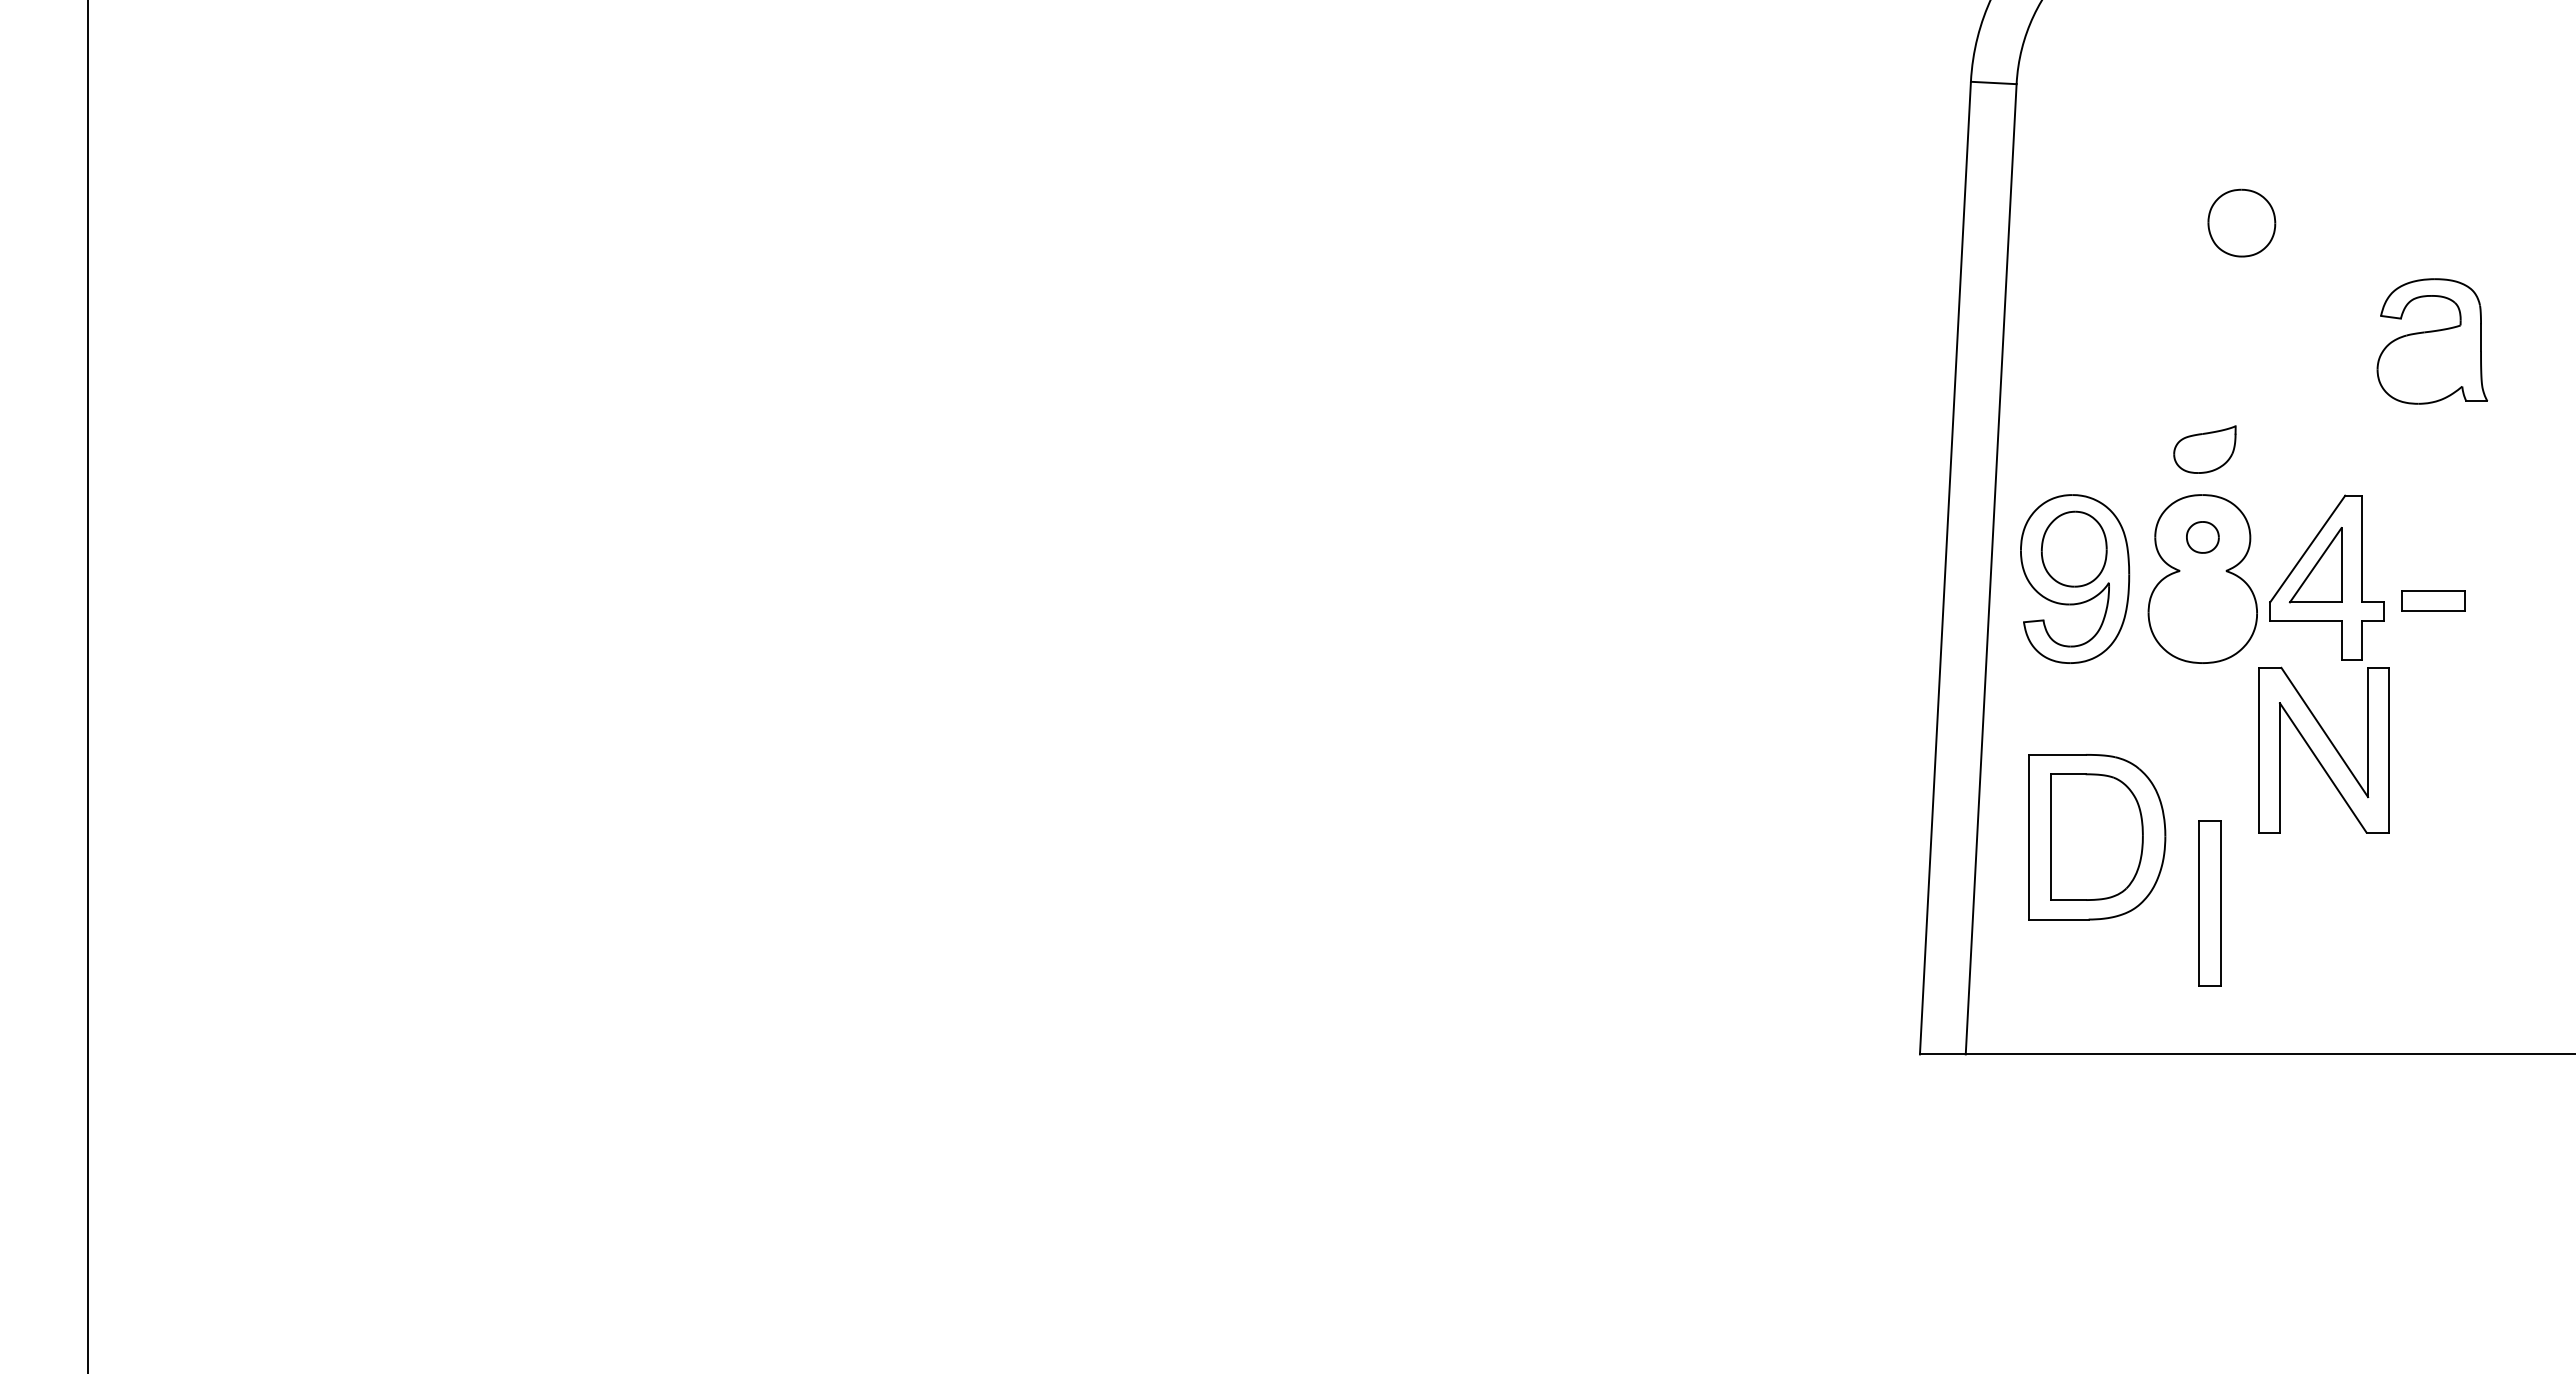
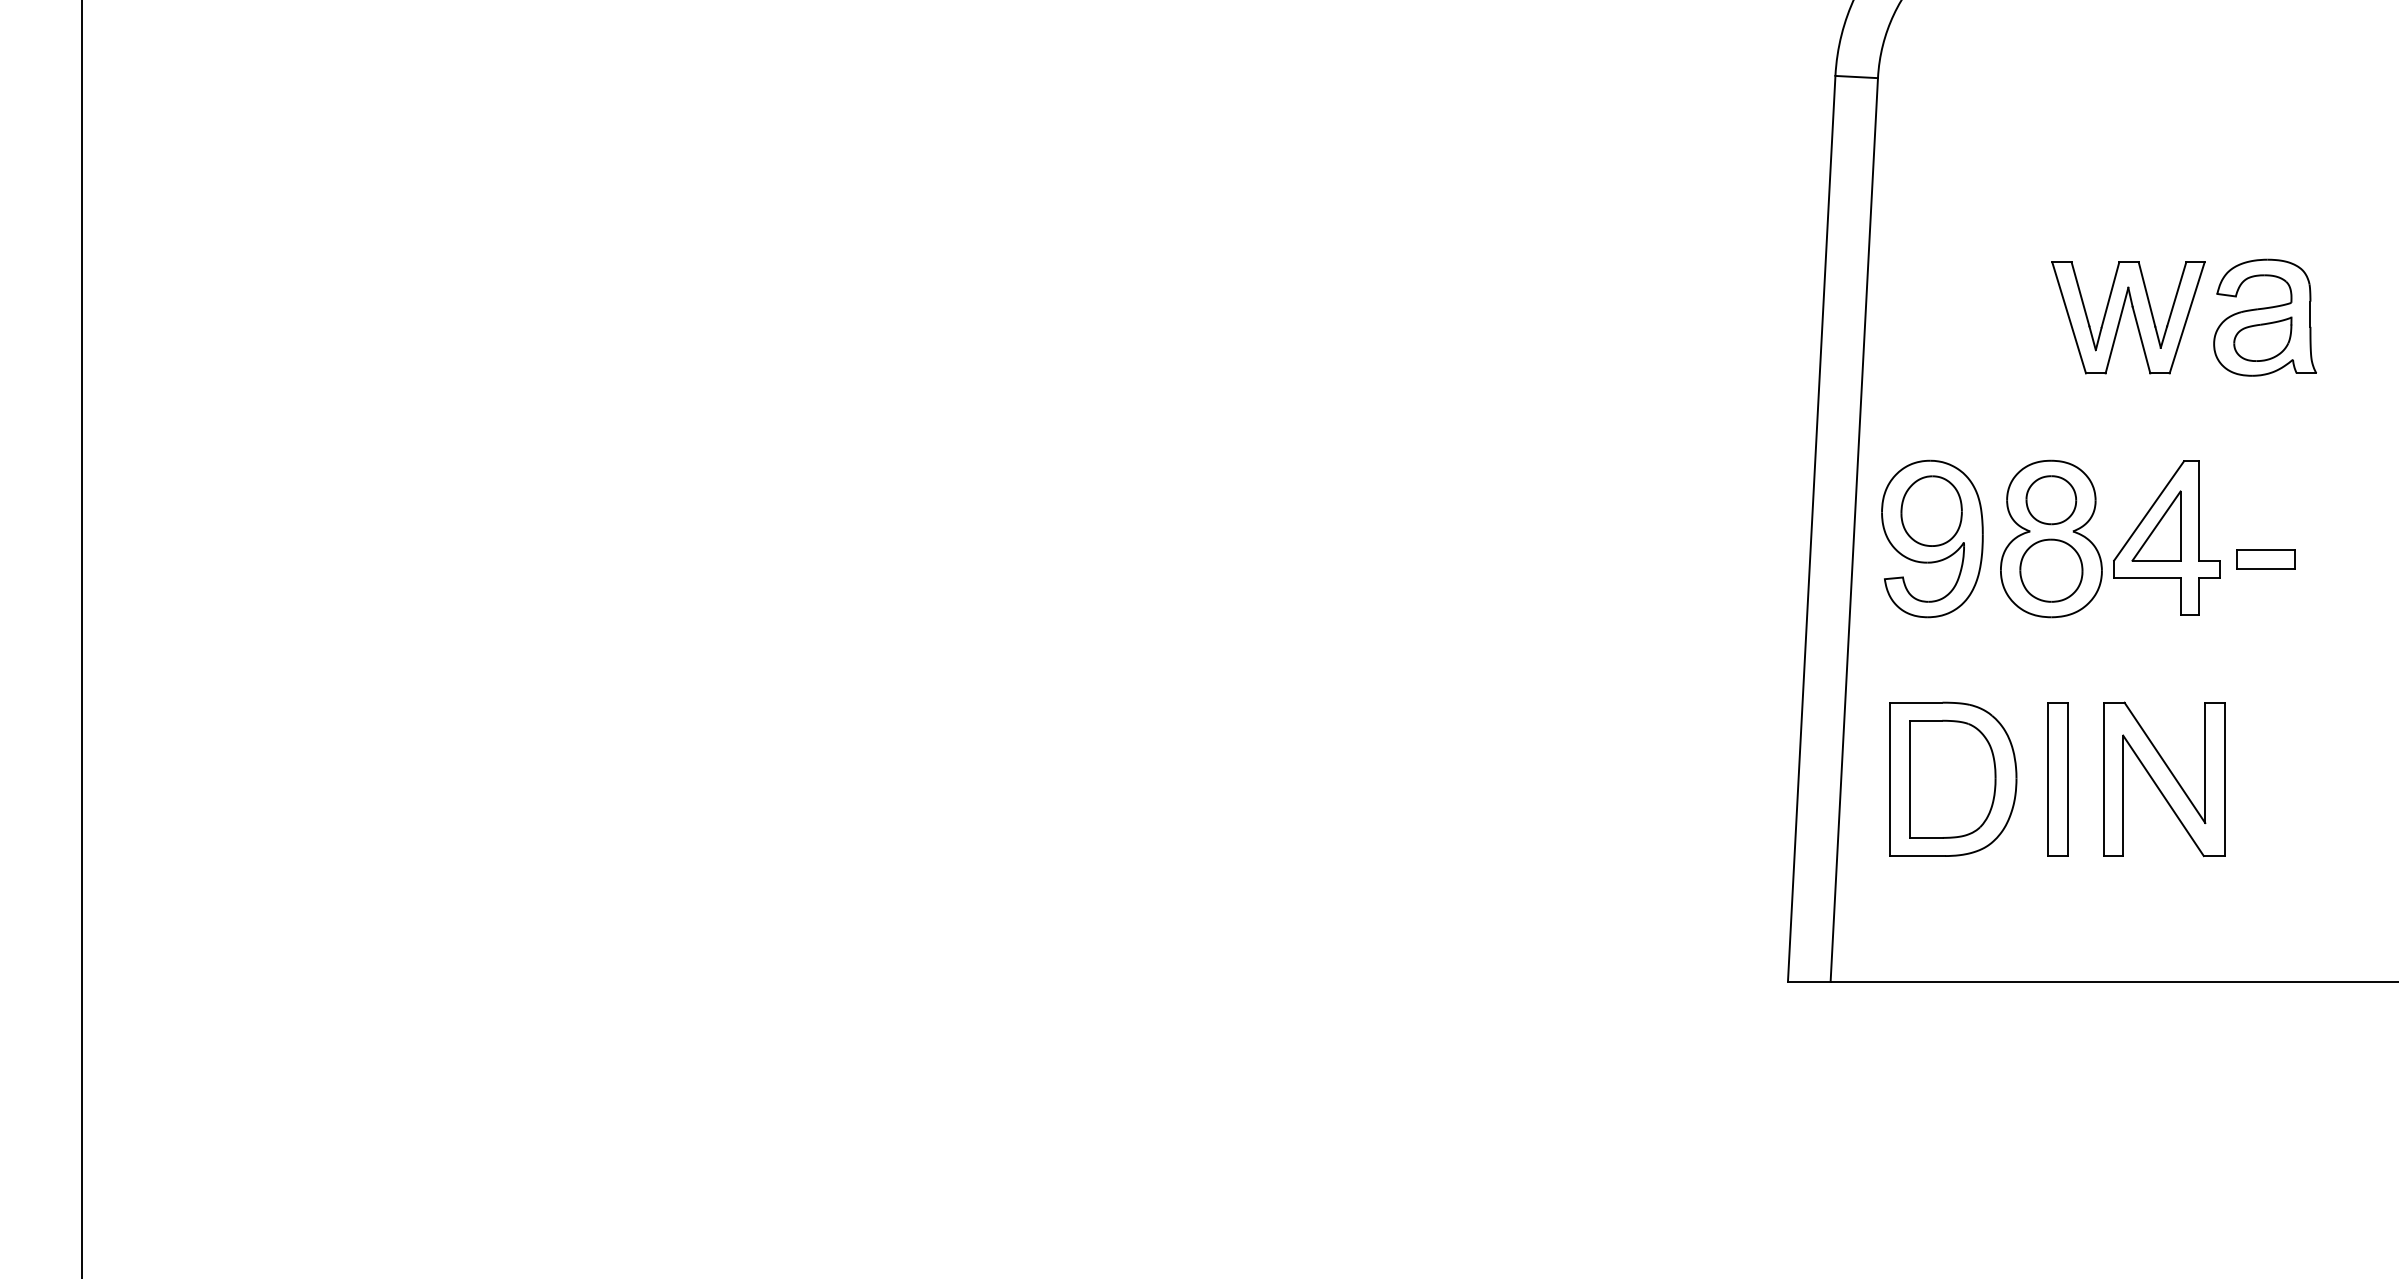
part: (2241, 222) -> (2051, 570), moved
part: (2291, 339) -> (2133, 315), added
part: (2204, 449) -> (2262, 339), moved
part: (2202, 537) -> (2051, 500), size x1.67
part: (2323, 749) -> (2163, 778), moved
part: (2209, 903) -> (2057, 779), moved

